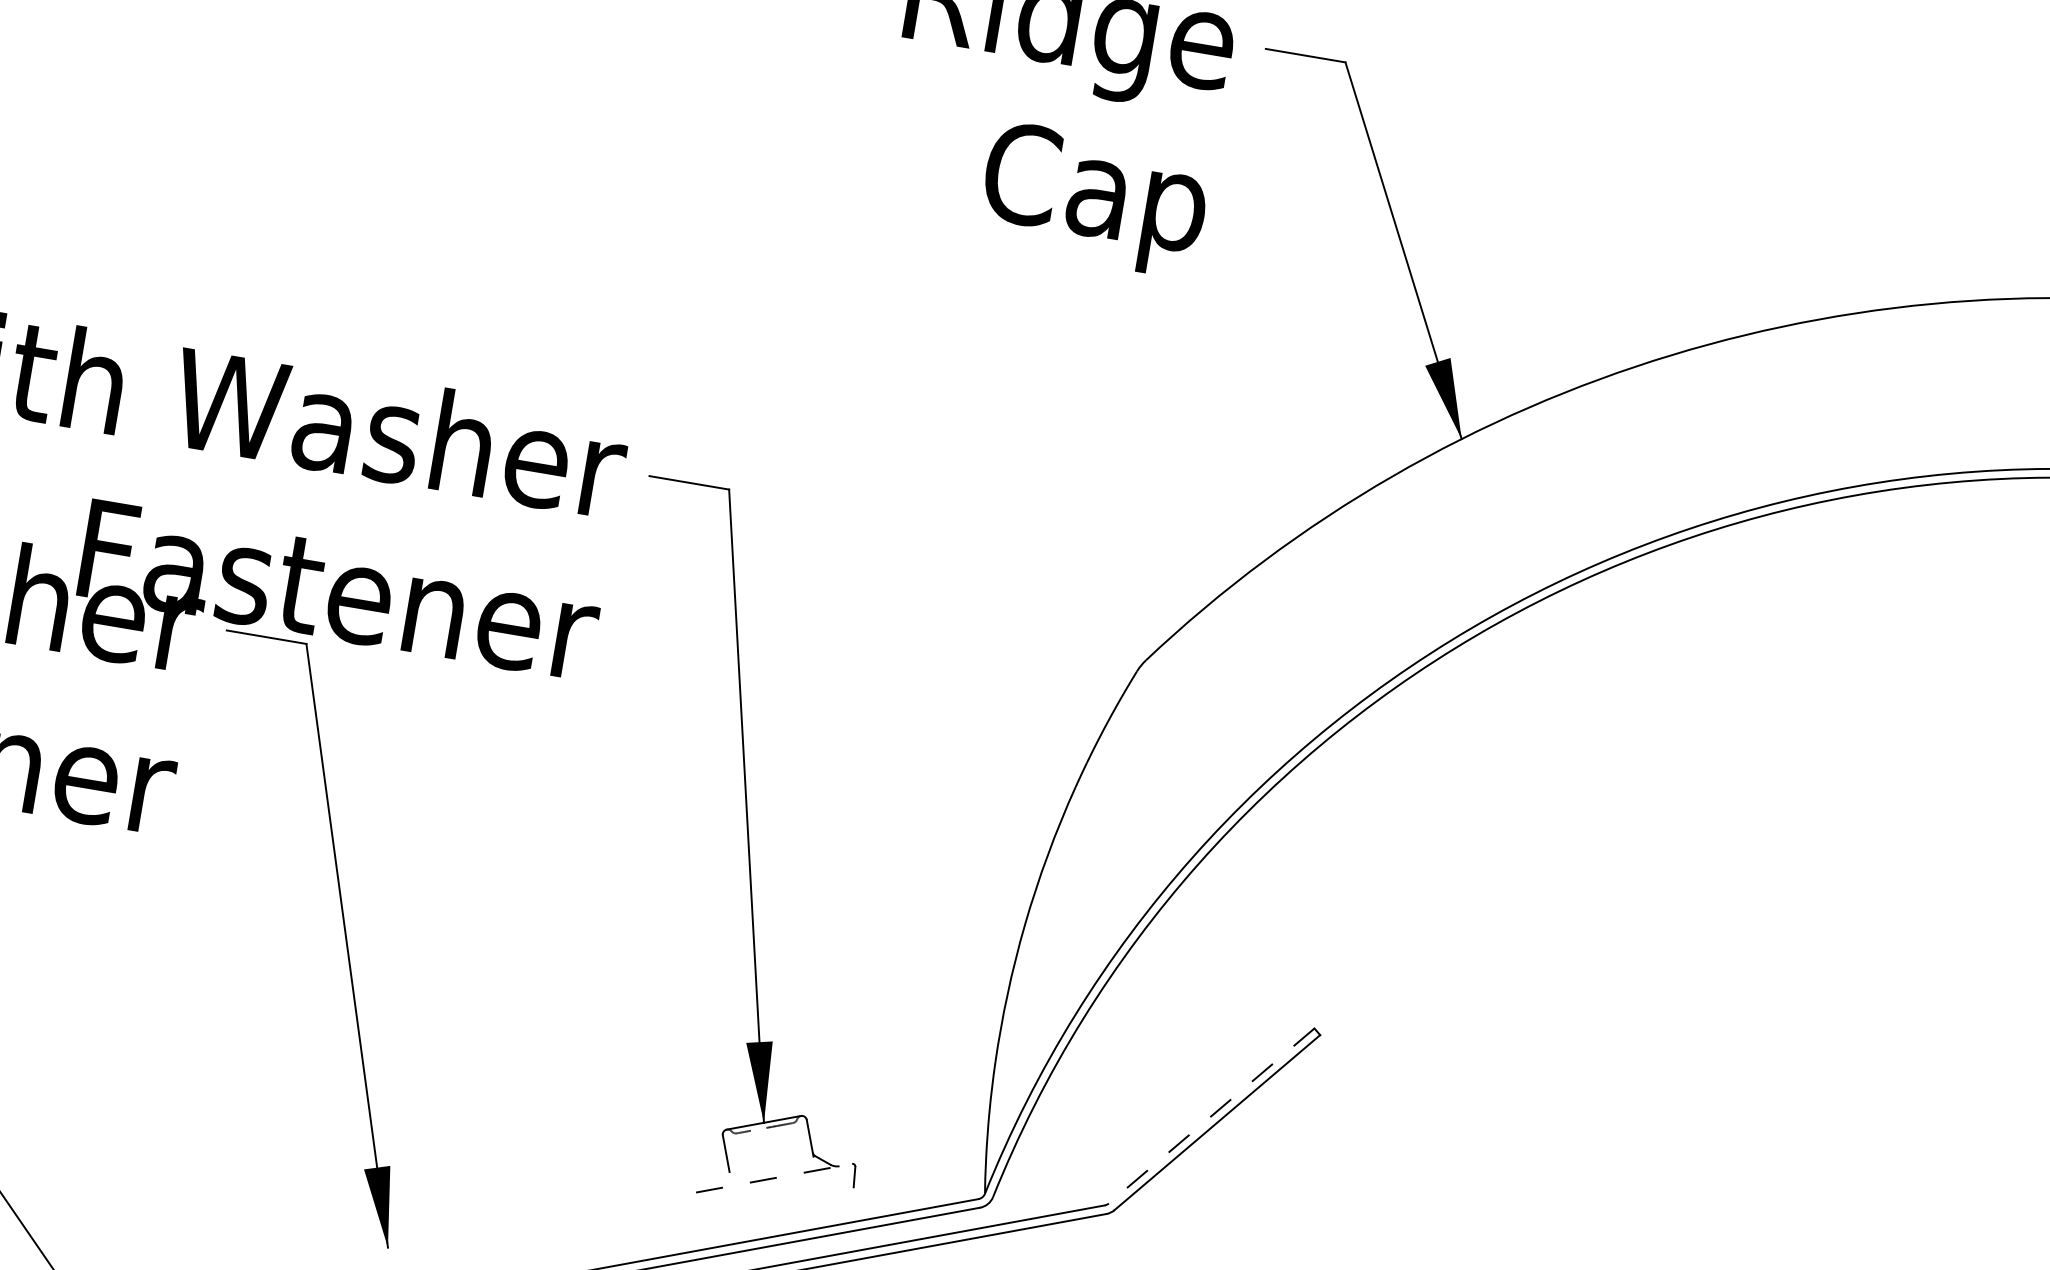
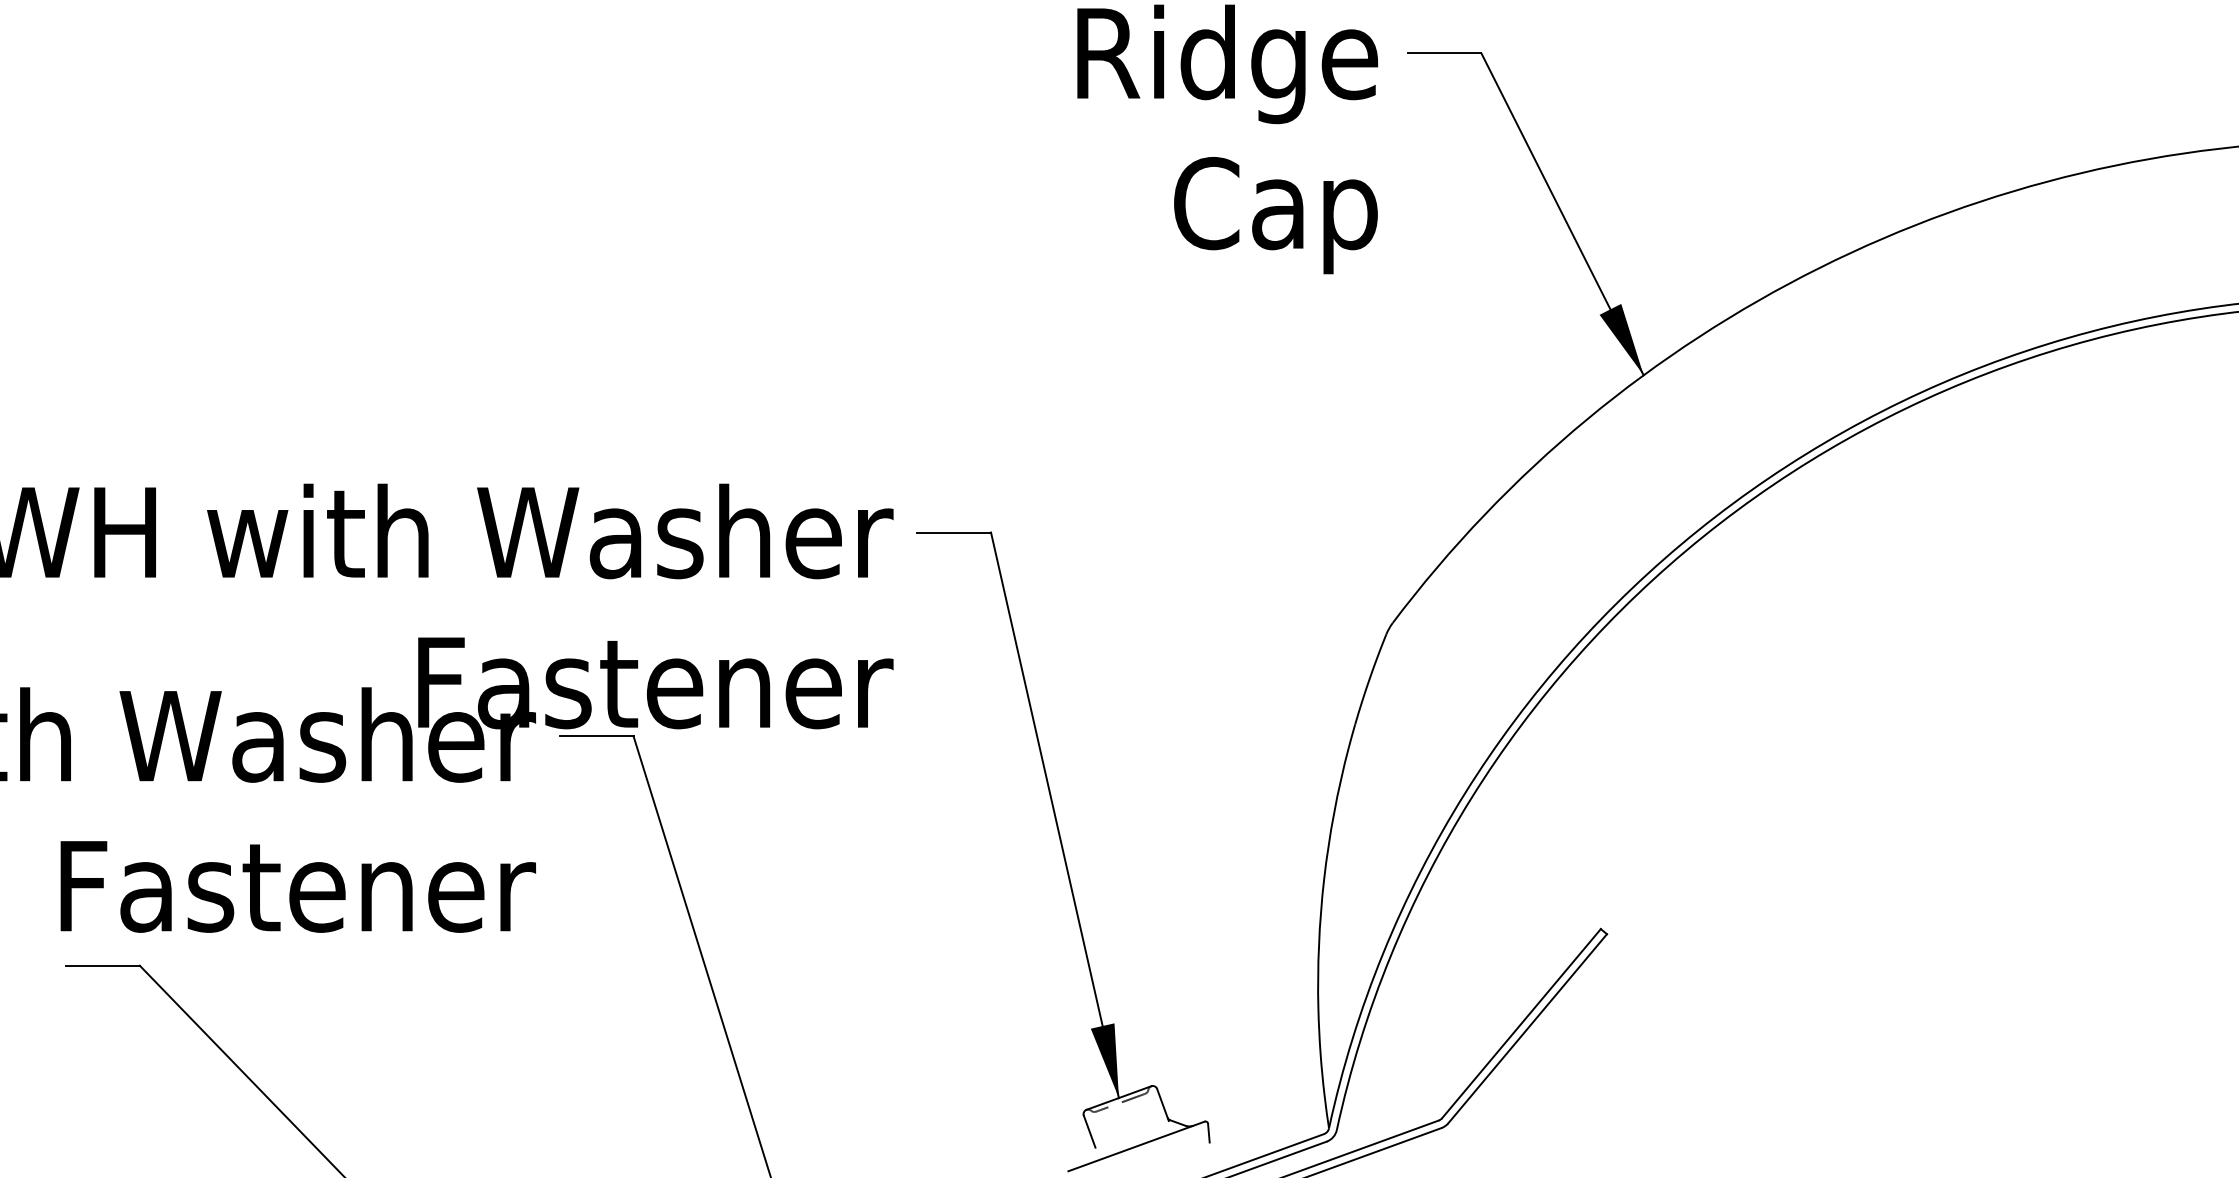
line: (1211, 1116) -> (1521, 1024), dashed -> solid
line: (774, 1178) -> (1136, 1146), dashed -> solid

